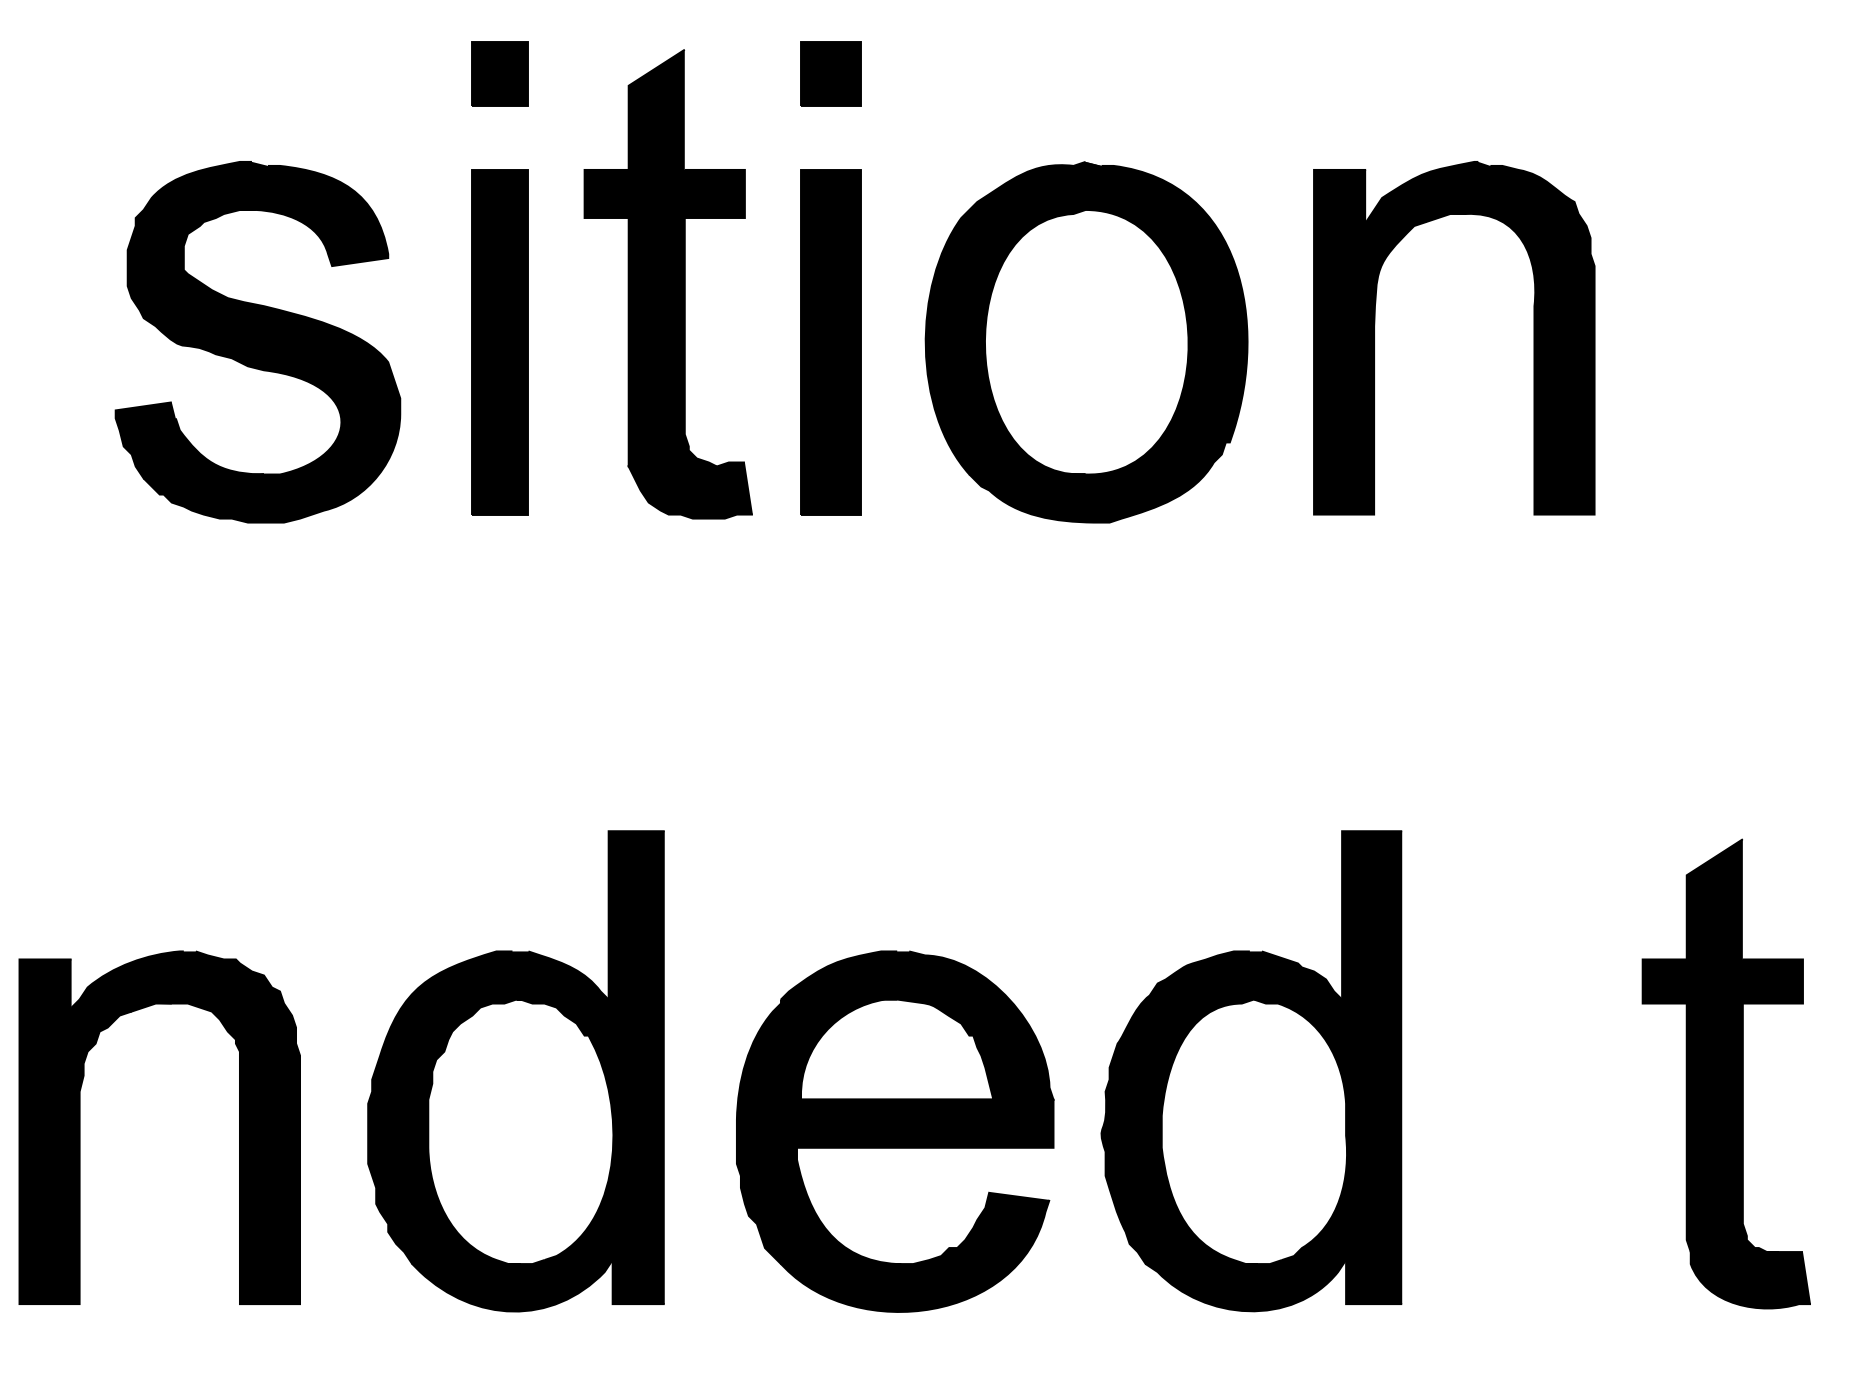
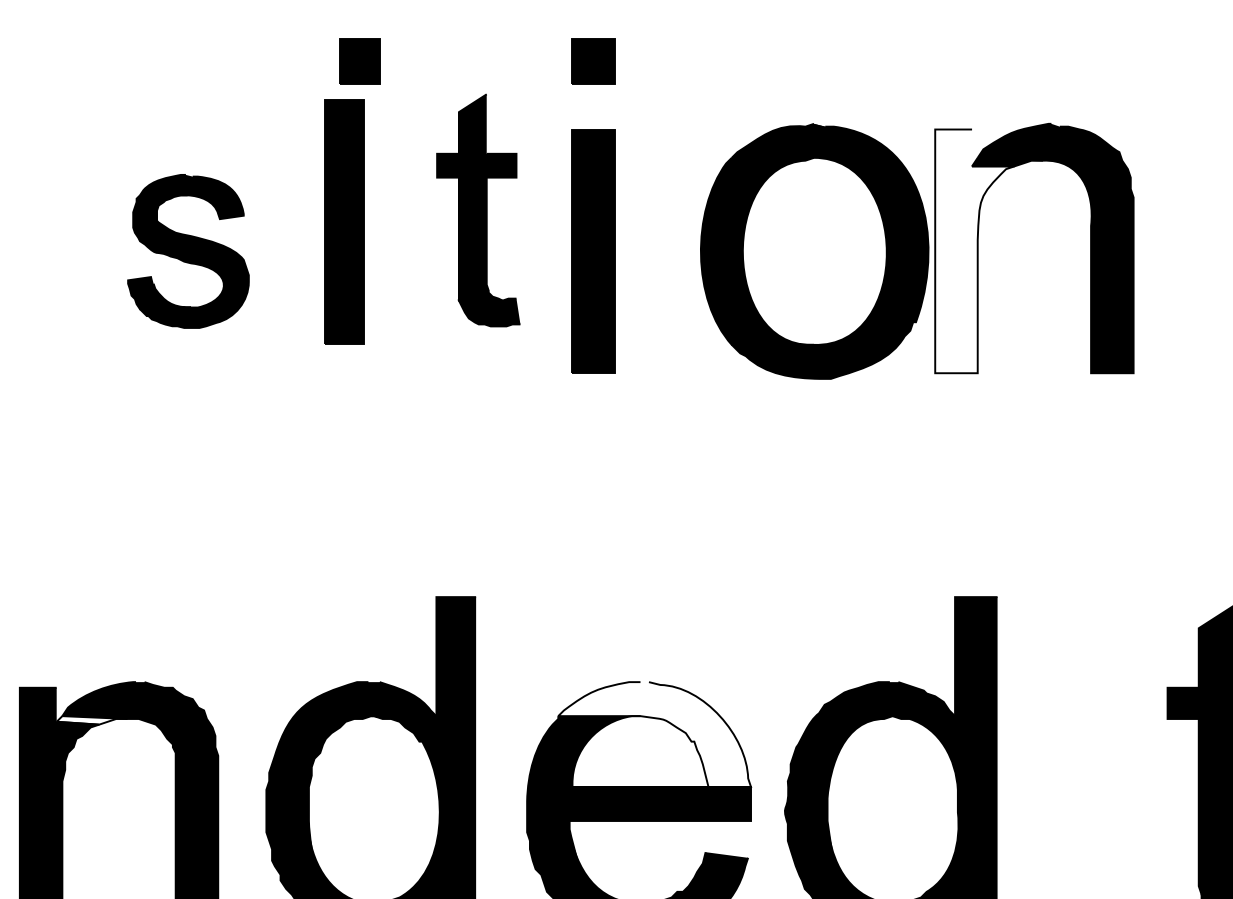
part: (667, 284) -> (478, 210), size x0.7
fill: (1370, 341) -> (975, 250), removed
part: (257, 342) -> (188, 251), size x0.6
part: (499, 342) -> (343, 221), moved
part: (1086, 342) -> (814, 251), moved
fill: (121, 1005) -> (91, 720), removed
fill: (916, 1025) -> (654, 734), removed

